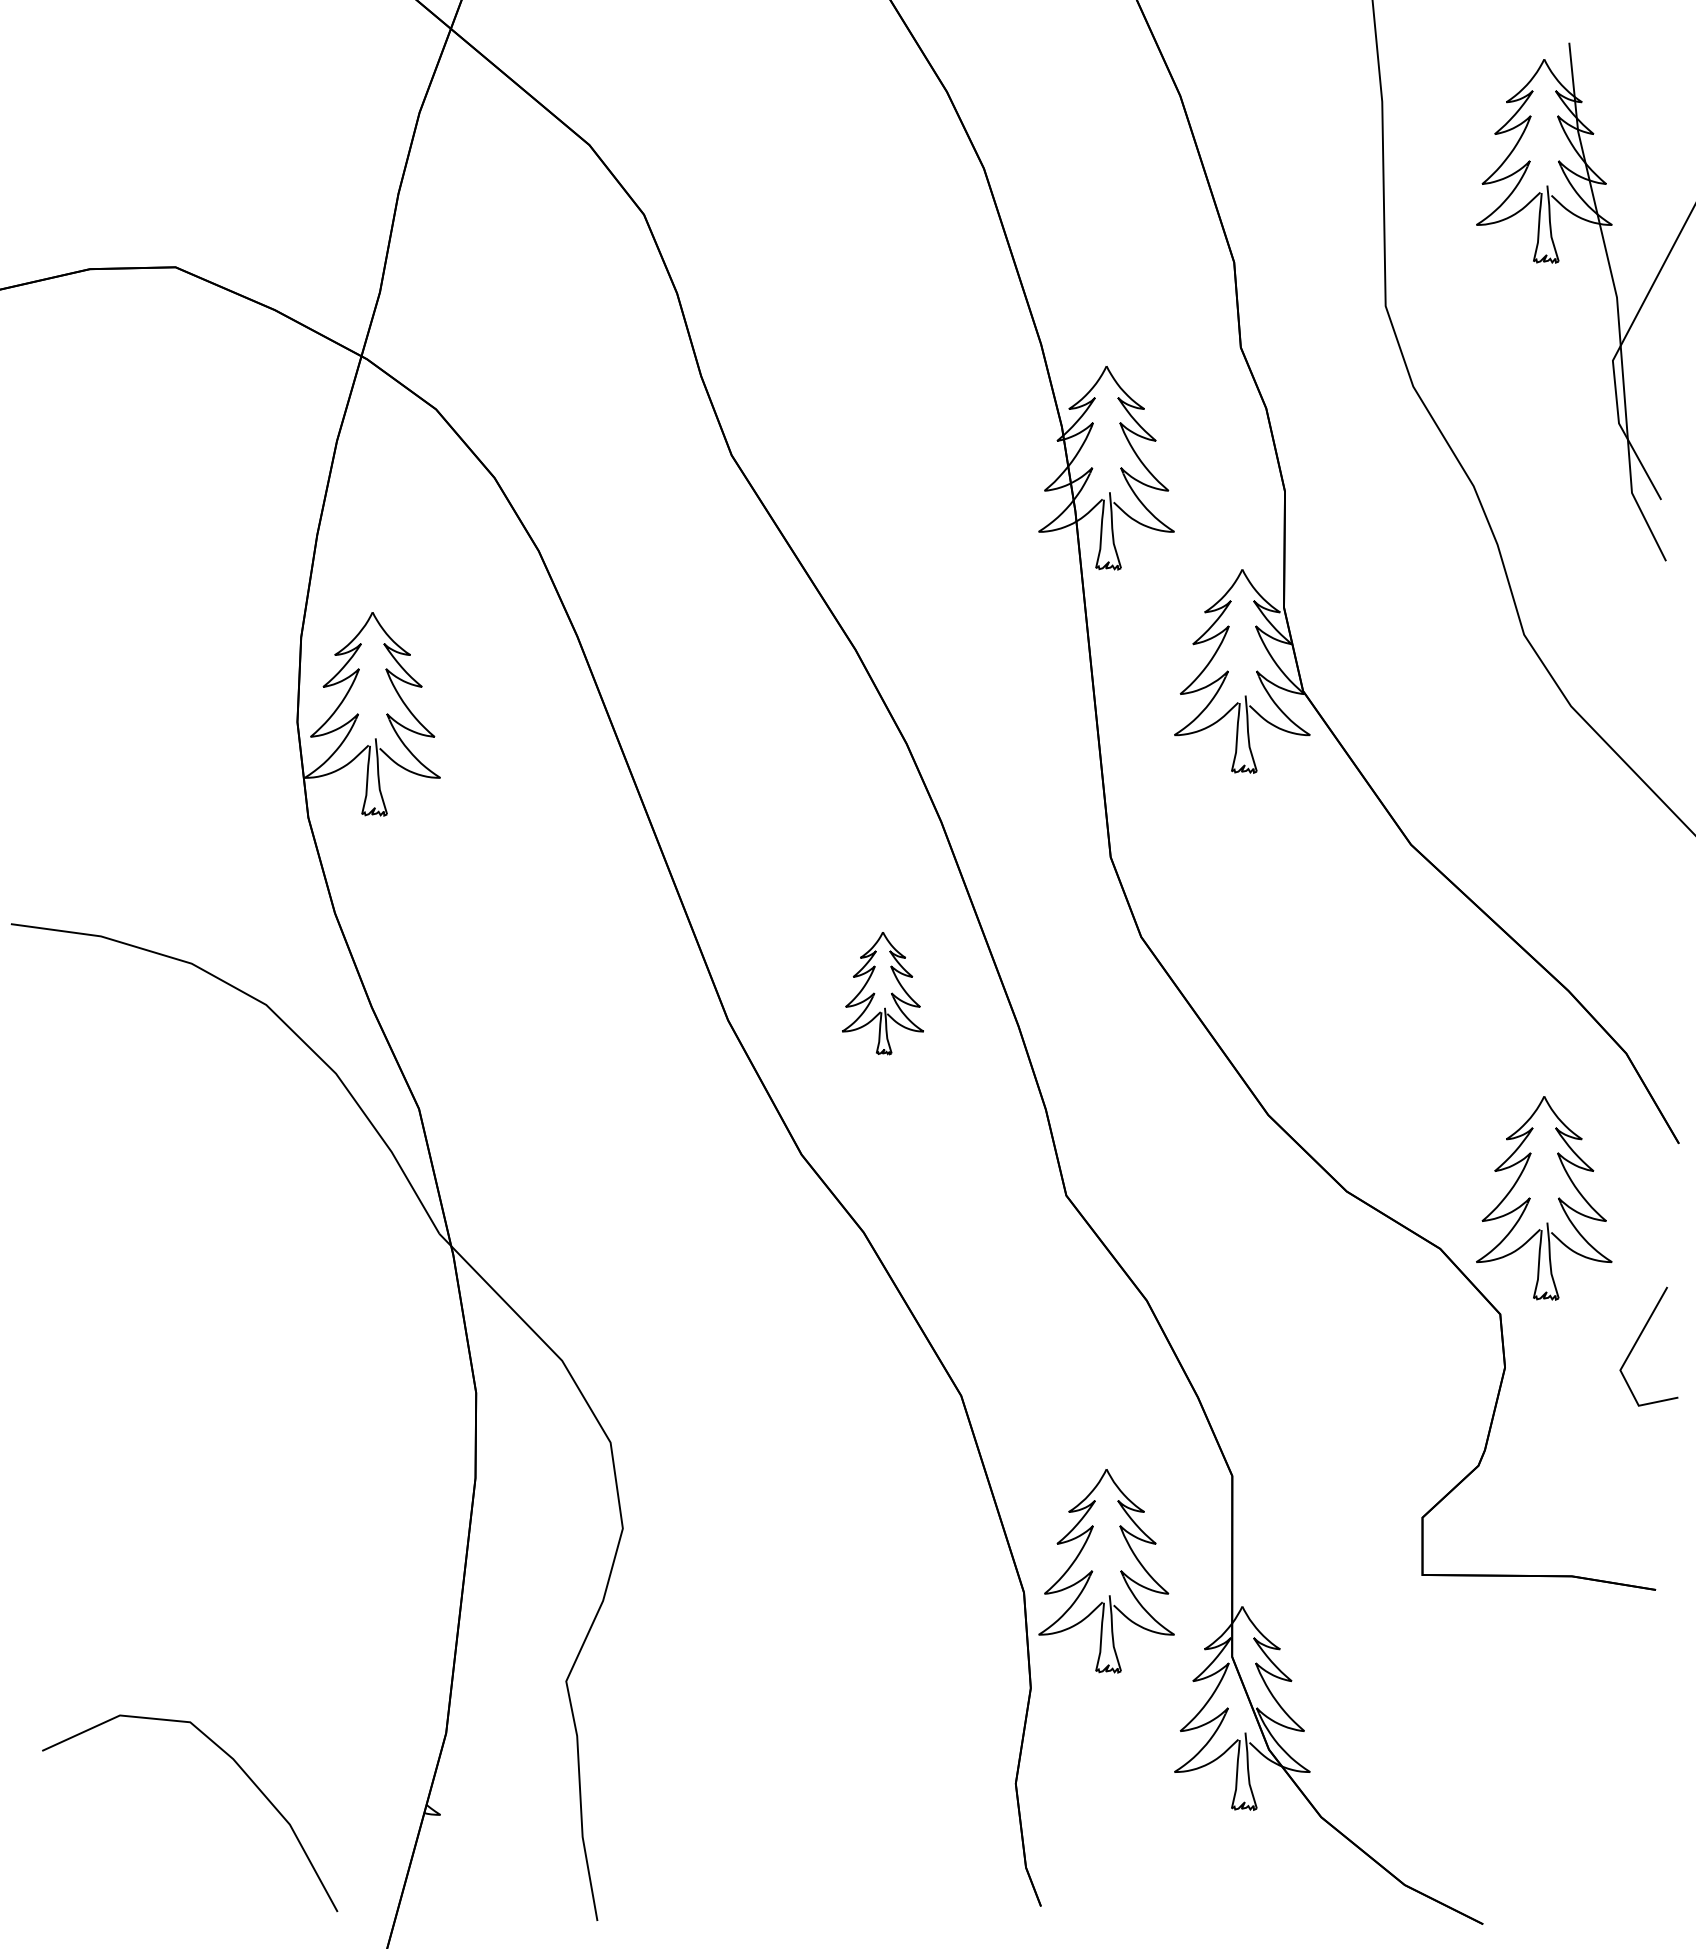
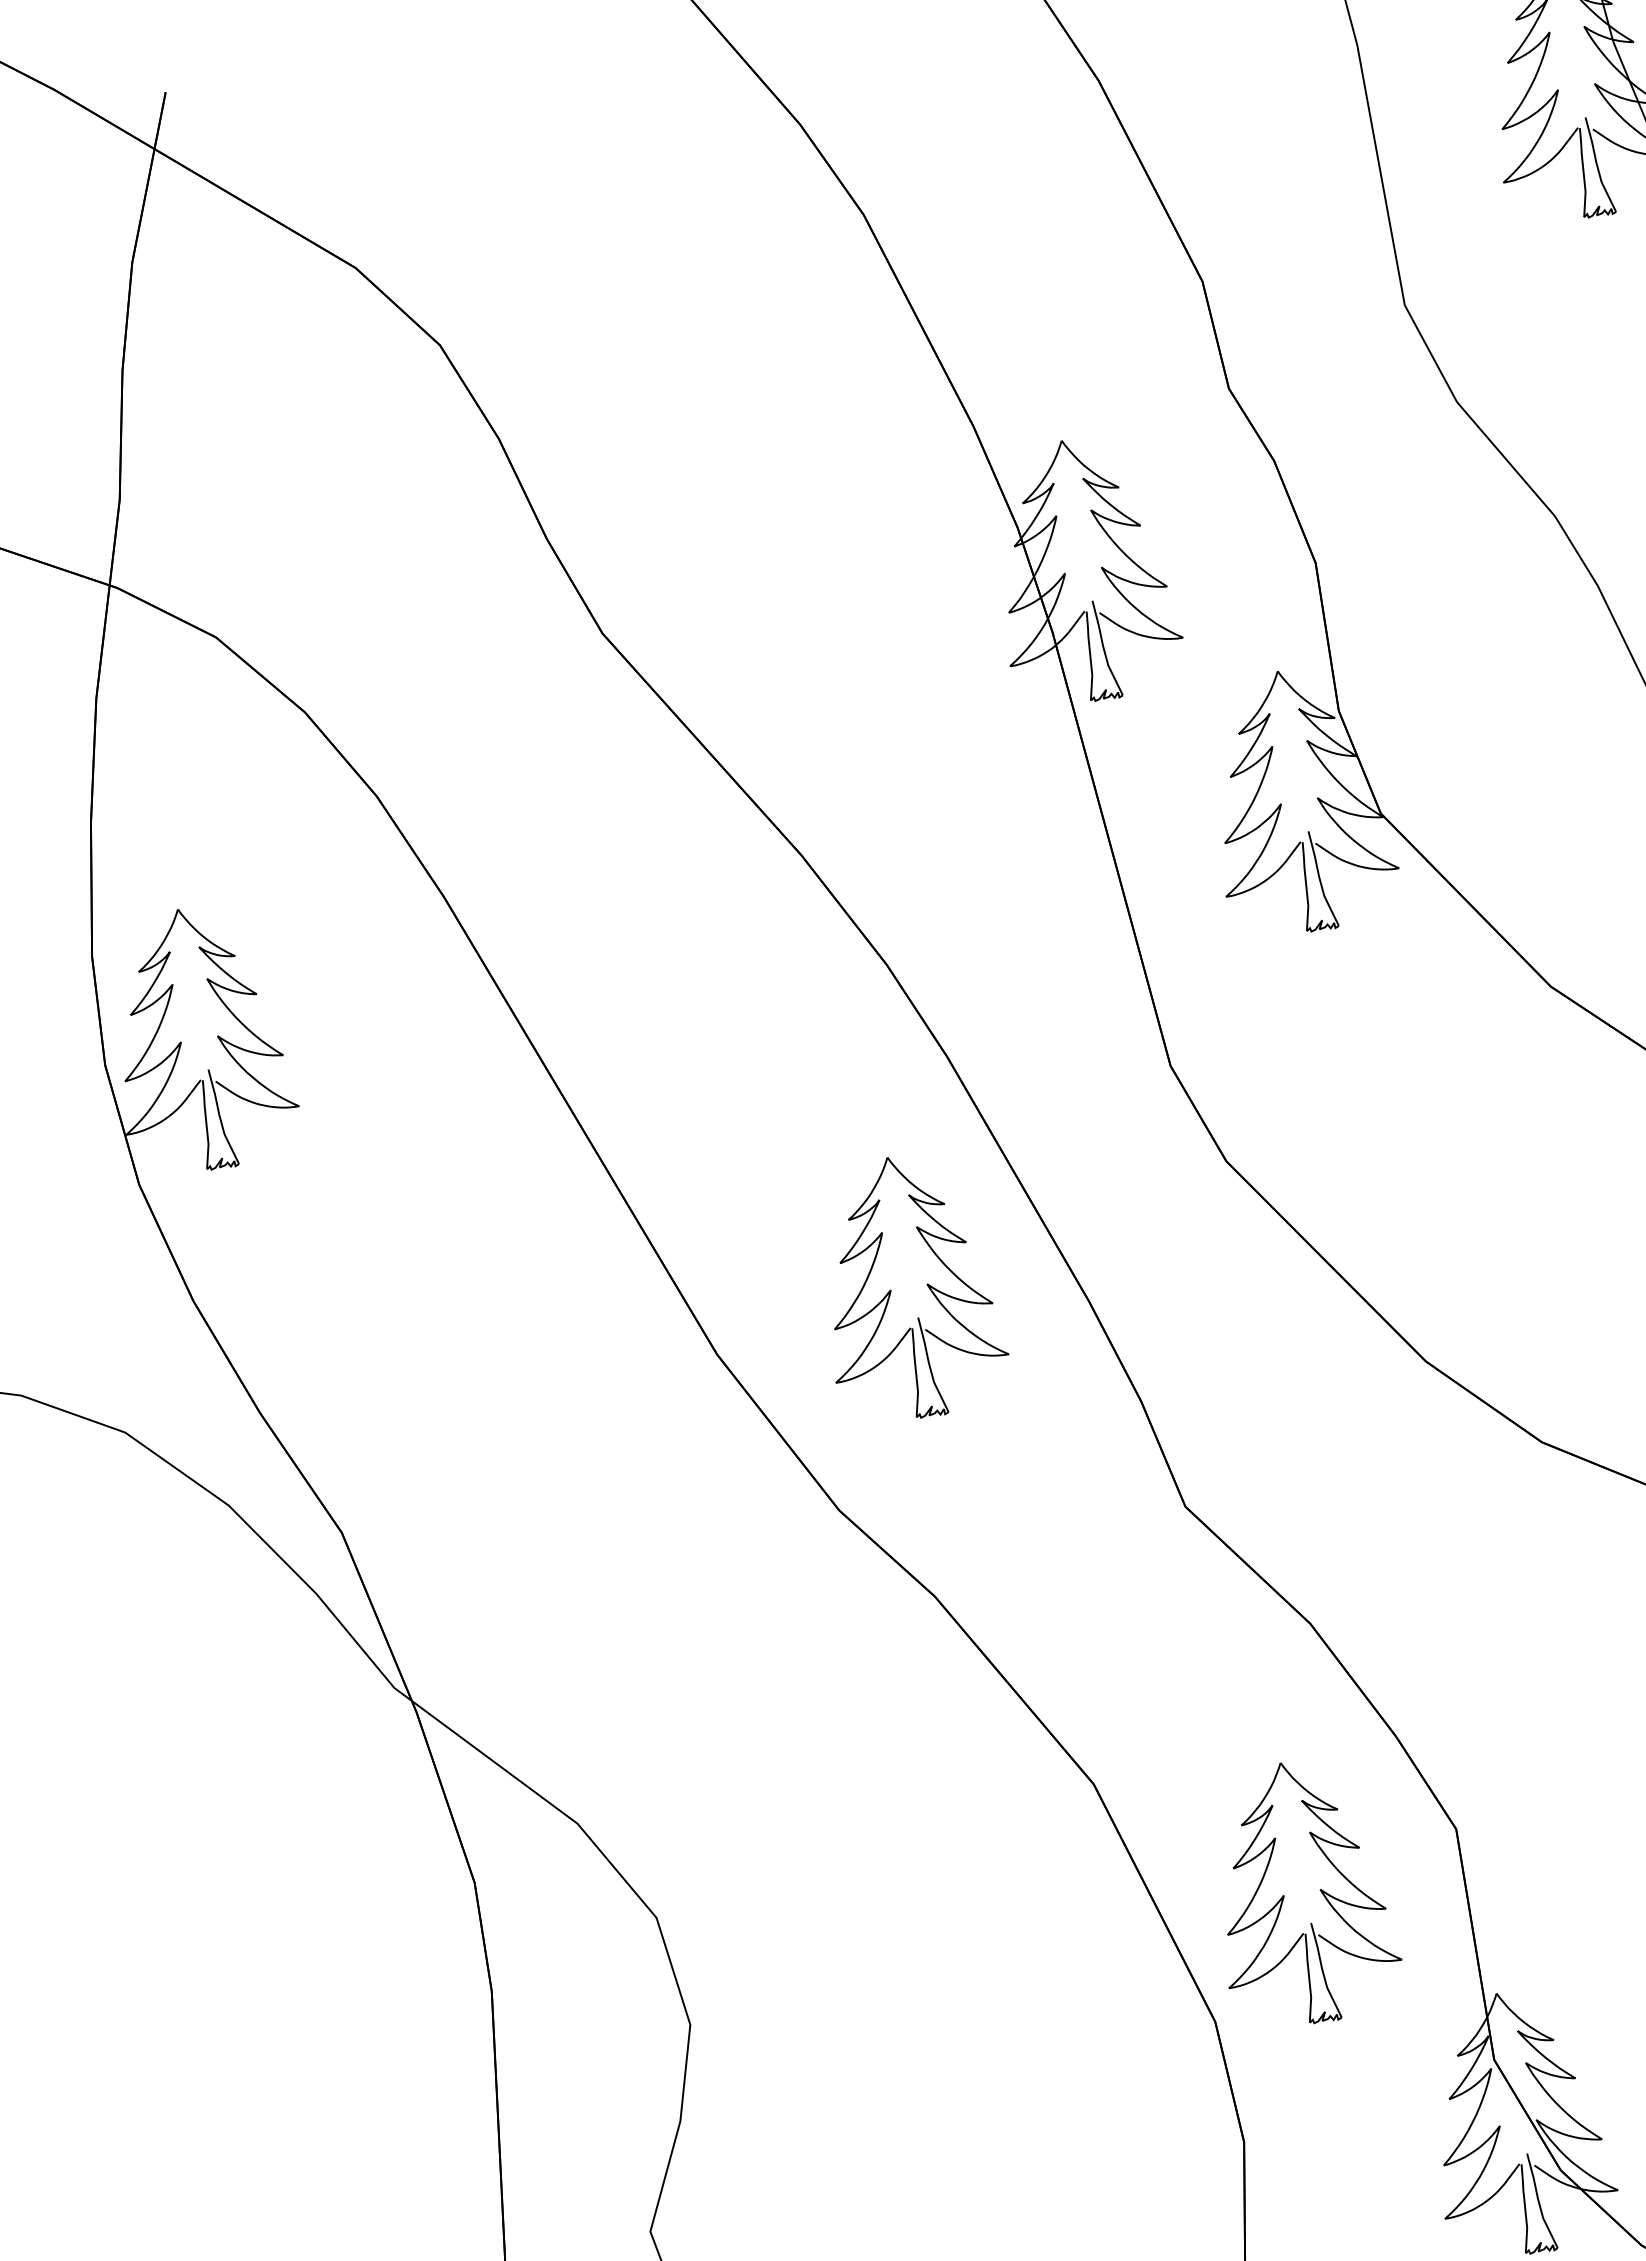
part: (882, 993) -> (908, 1287), size x1.67
part: (1093, 1571) -> (1285, 1896), moved

